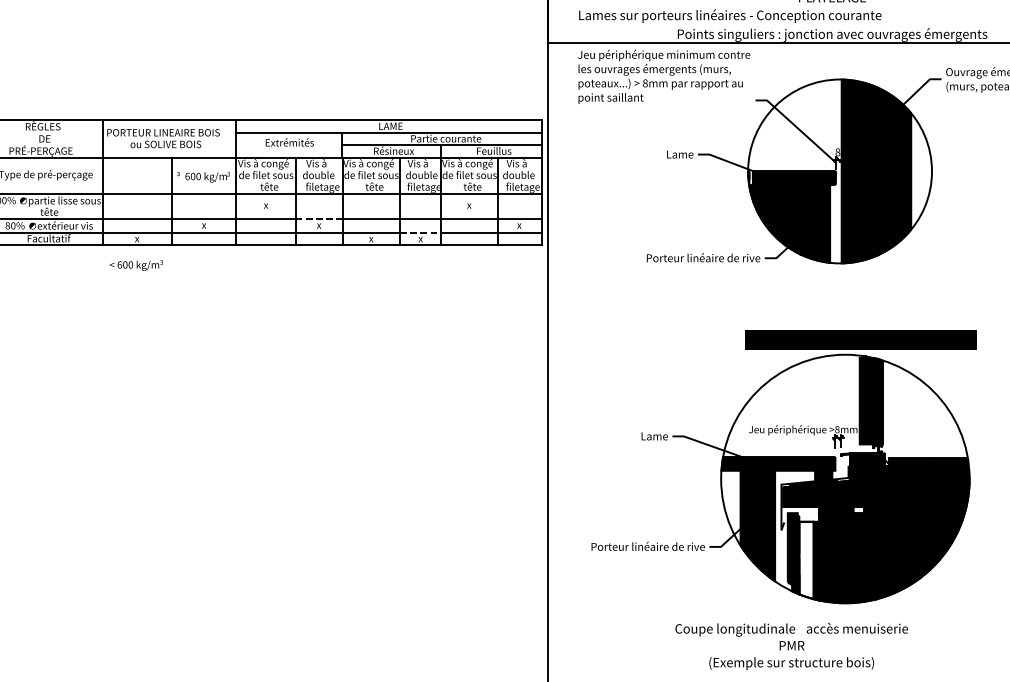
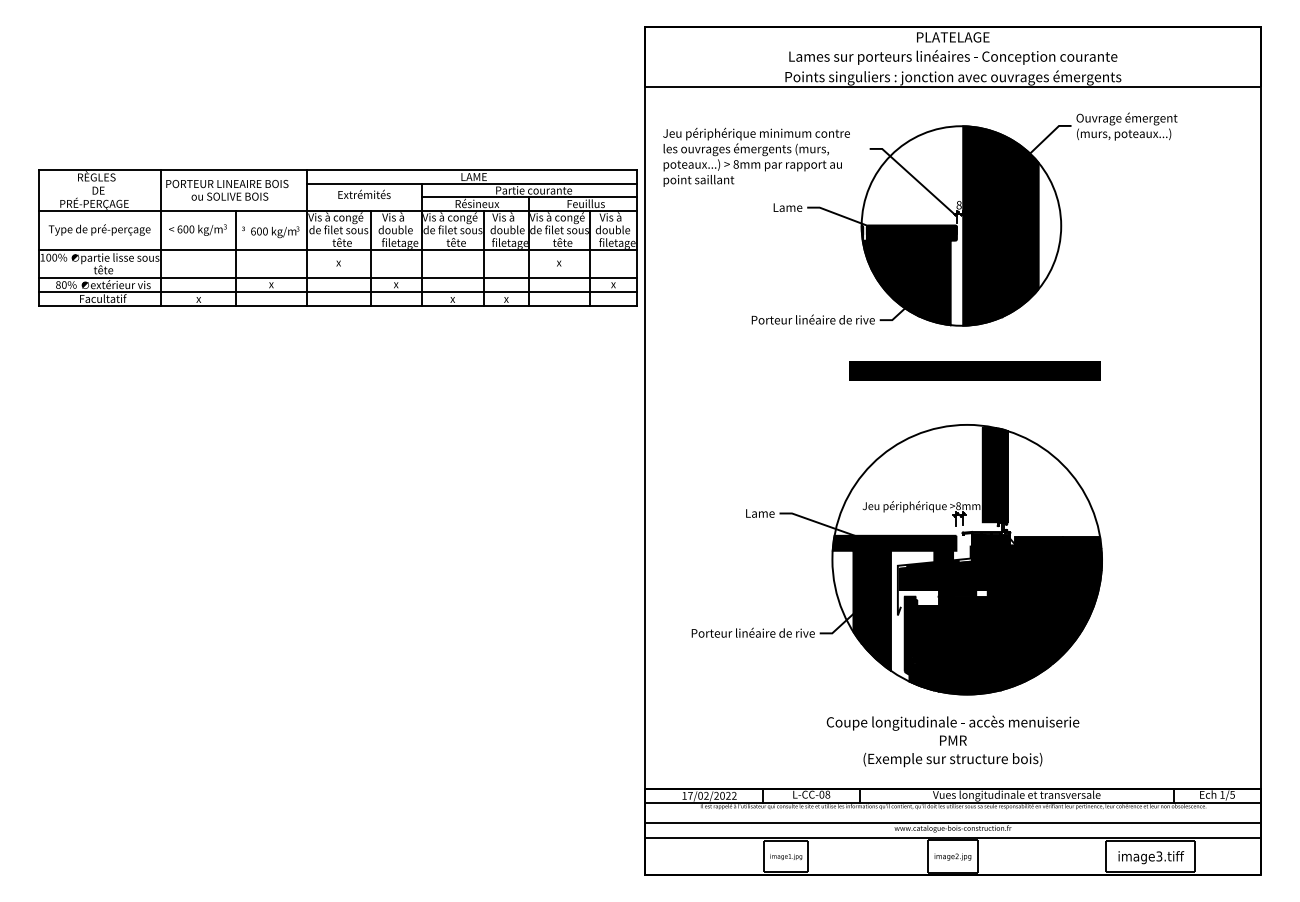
text: (730, 16) -> (953, 57), moved
text: (664, 76) -> (756, 156), moved
line: (319, 218) -> (396, 277), dashed -> solid
line: (420, 232) -> (506, 292), dashed -> solid
text: (136, 265) -> (197, 229), moved
text: (860, 339) -> (974, 370), moved
fill: (806, 560) -> (924, 648), added
text: (791, 646) -> (952, 741), moved

